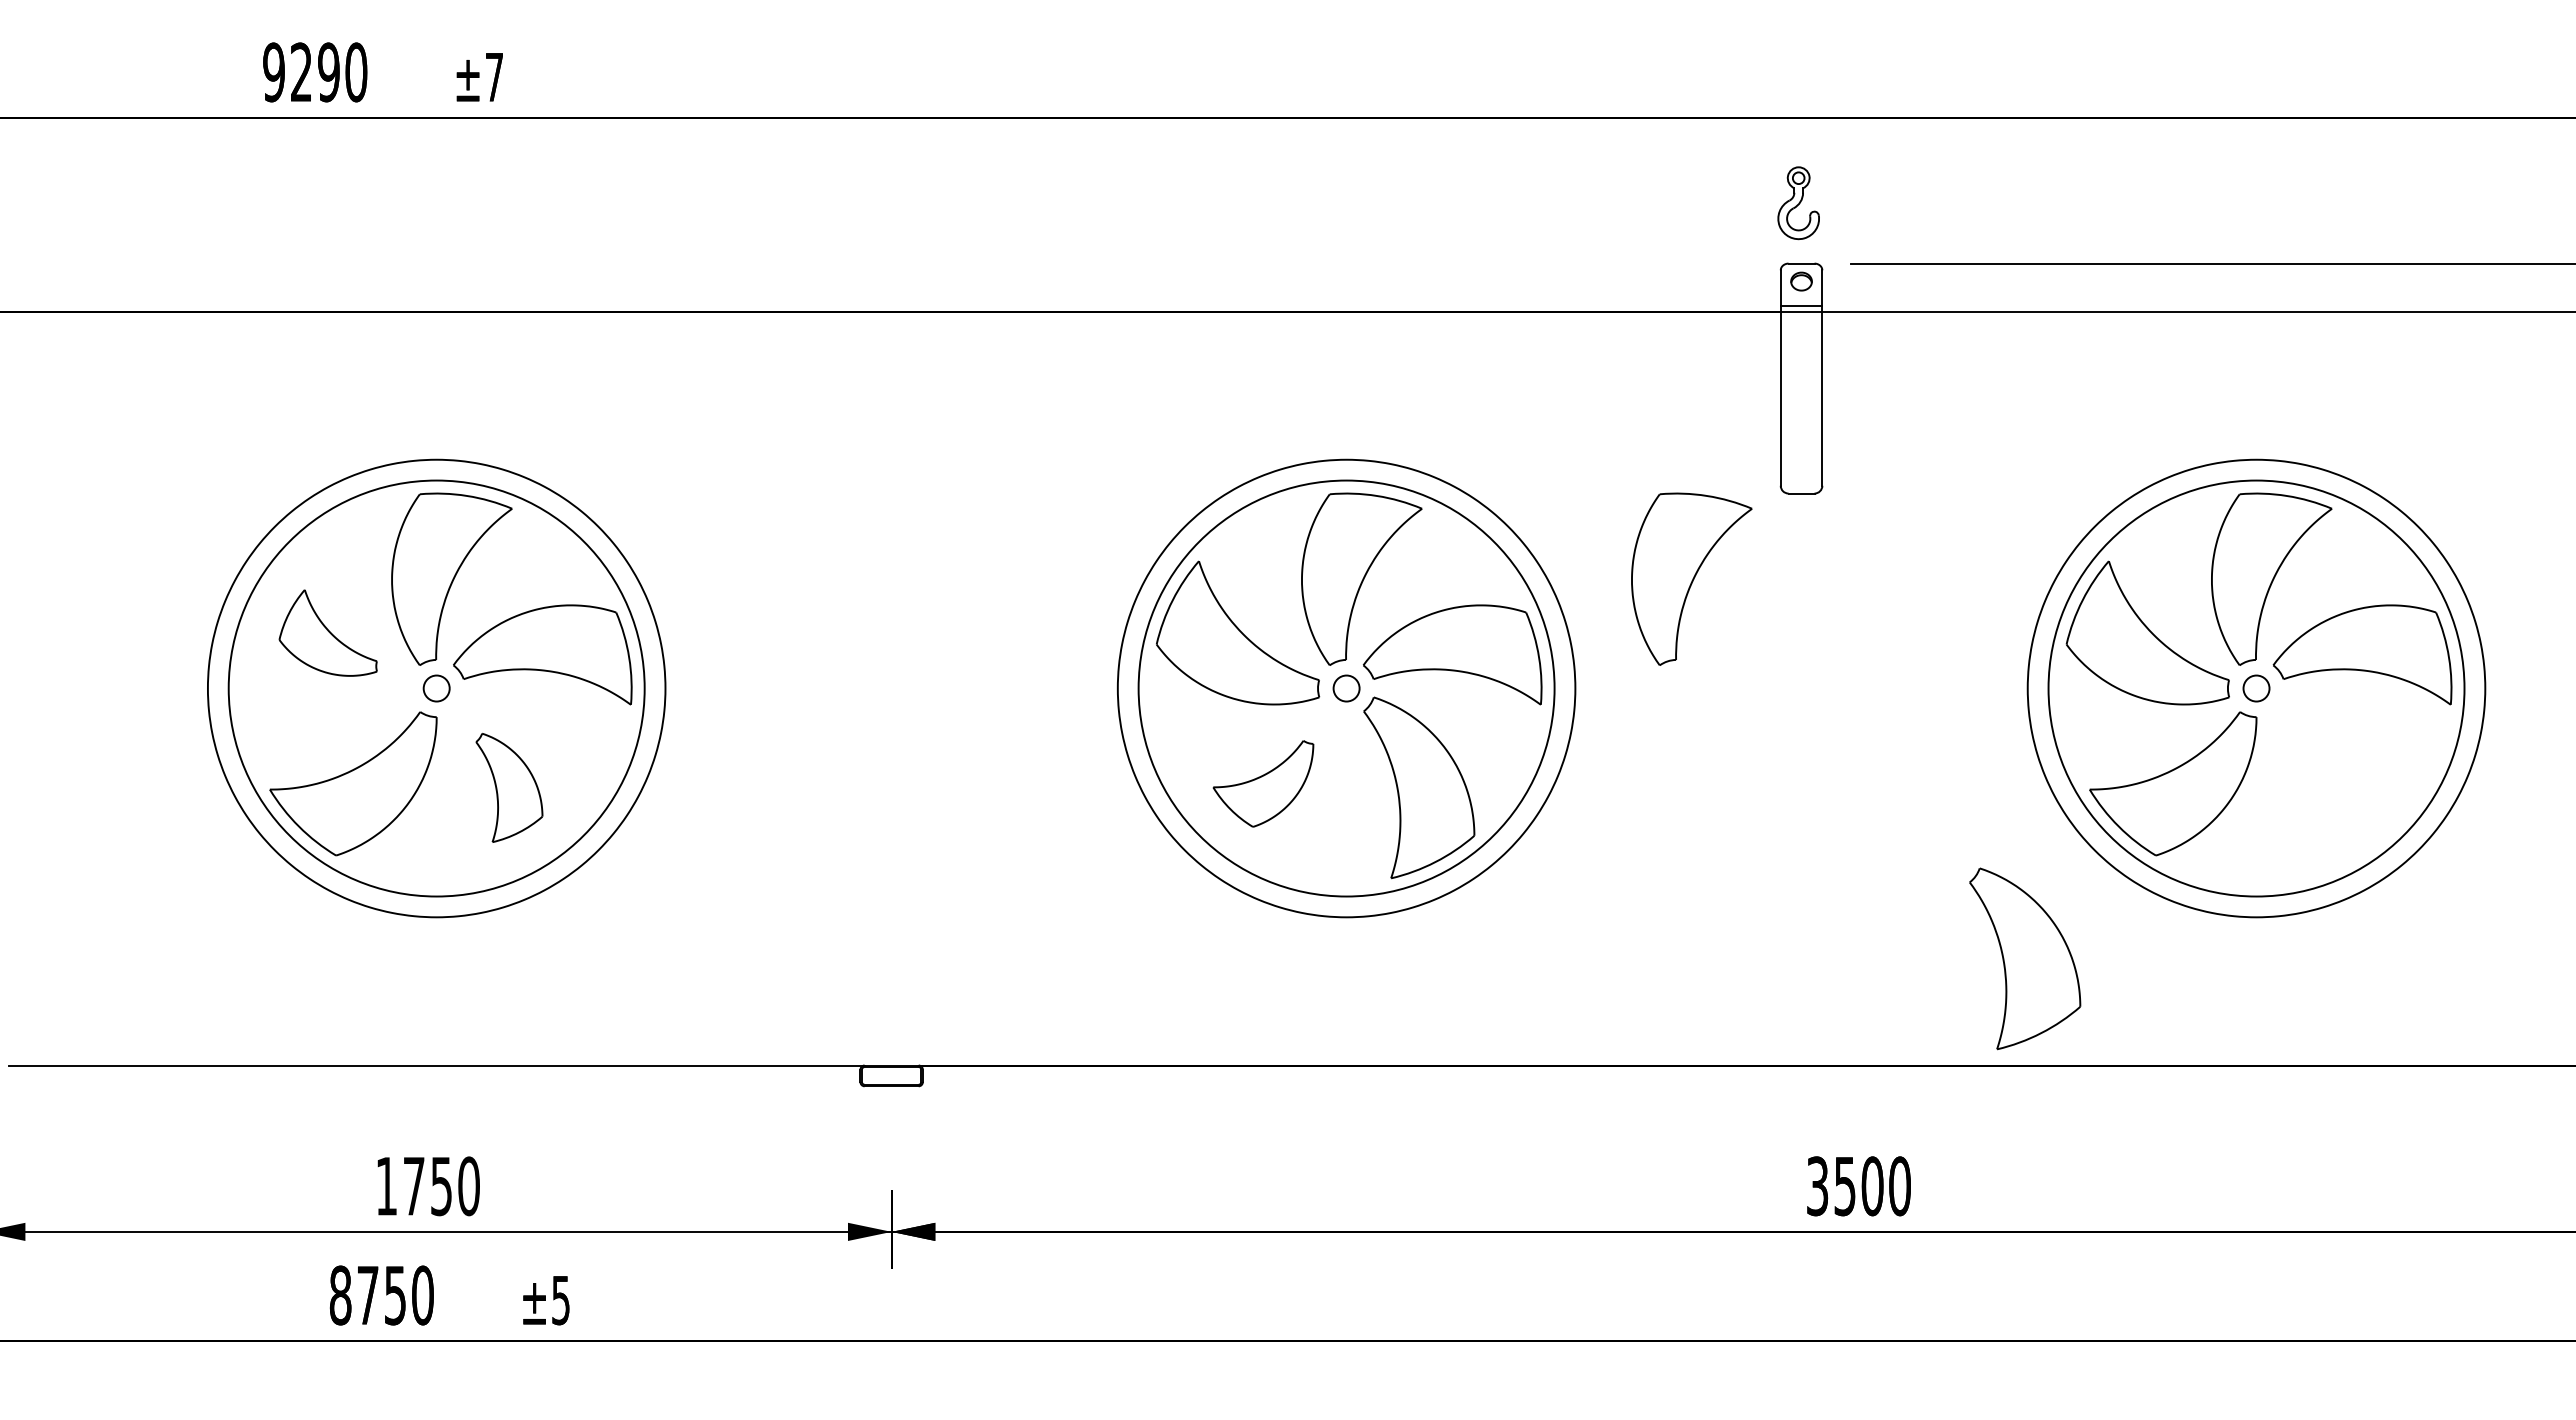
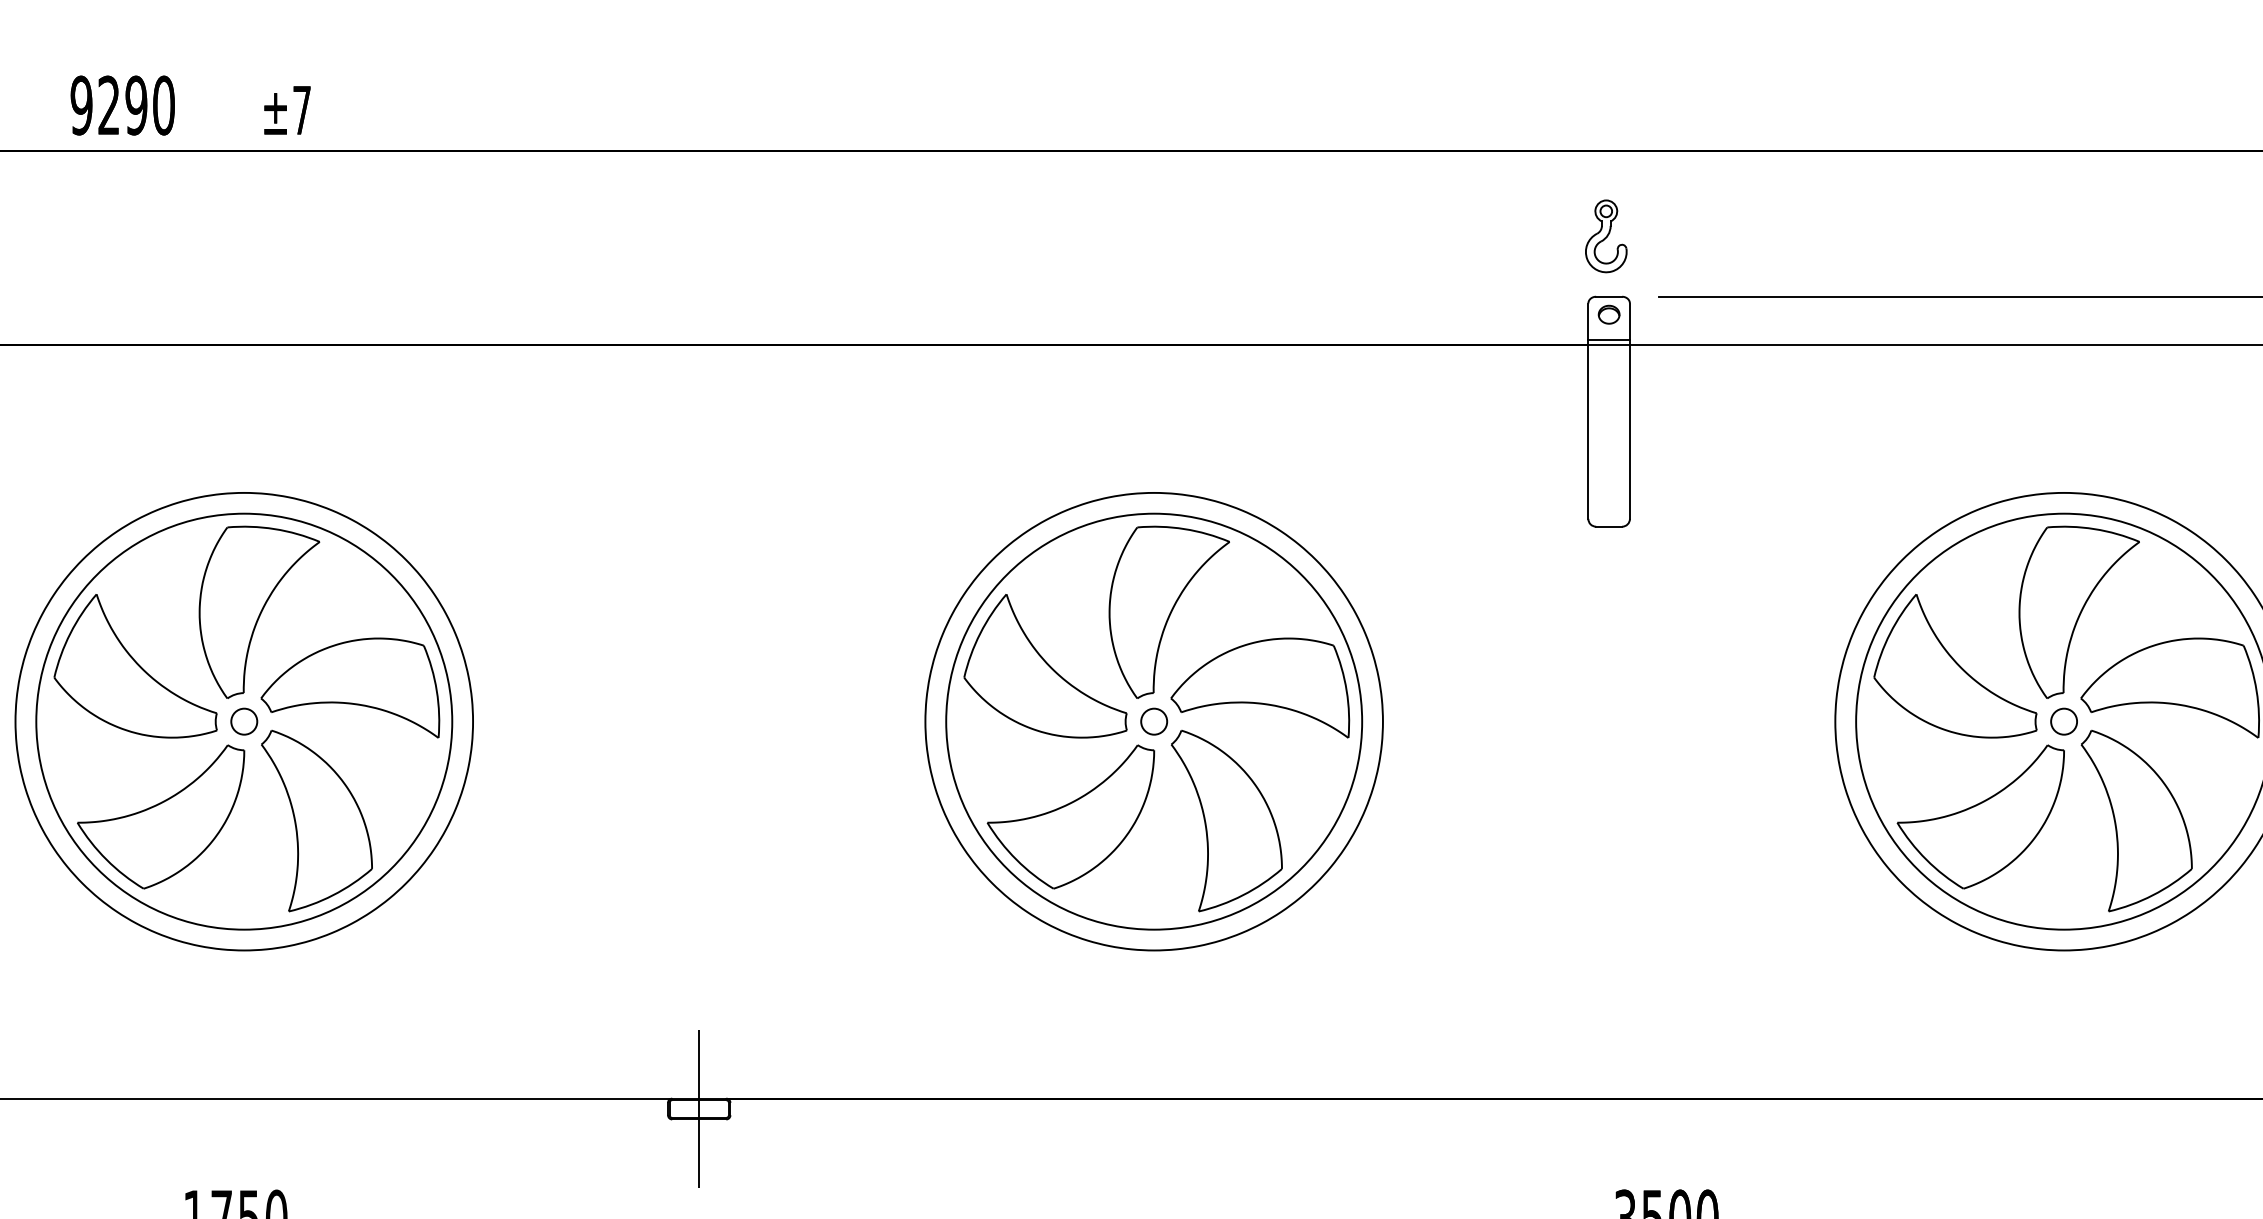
part: (1691, 578) -> (1499, 611), removed
part: (328, 632) -> (136, 665), size x1.67
part: (1263, 783) -> (1071, 816), size x1.67
part: (509, 787) -> (317, 820), size x1.67
part: (2025, 958) -> (2137, 820), moved
line: (891, 1075) -> (699, 1108), added

